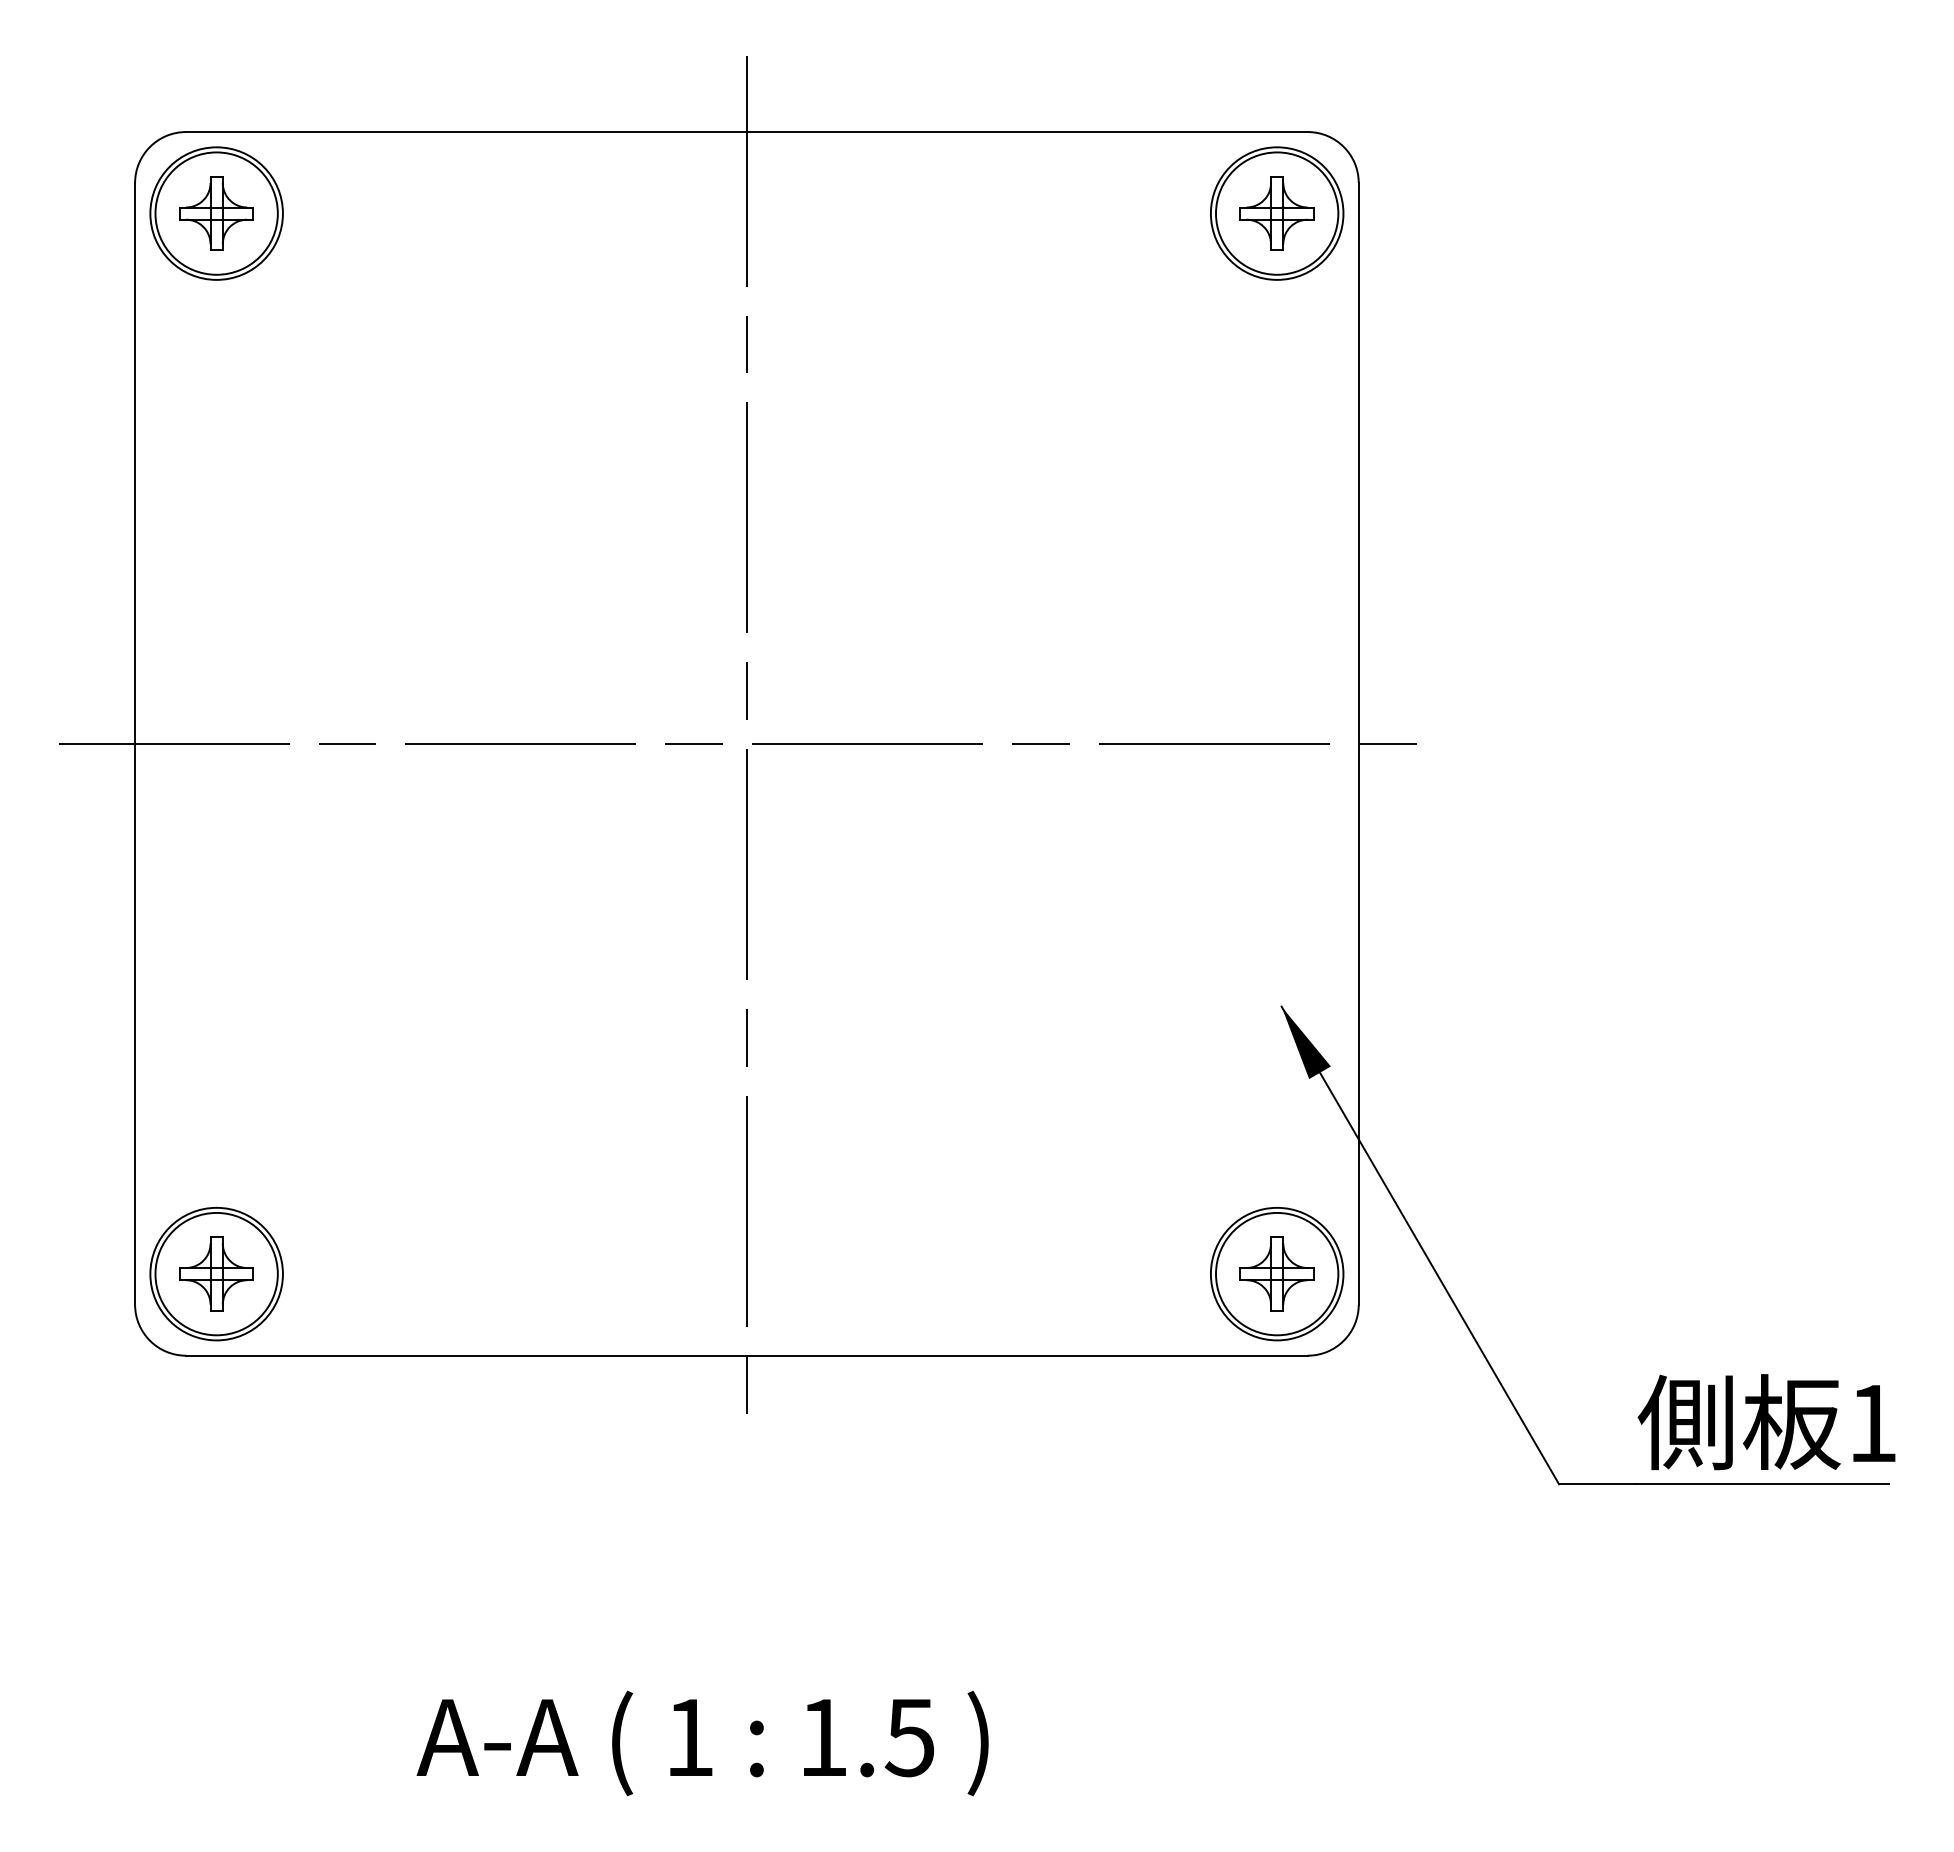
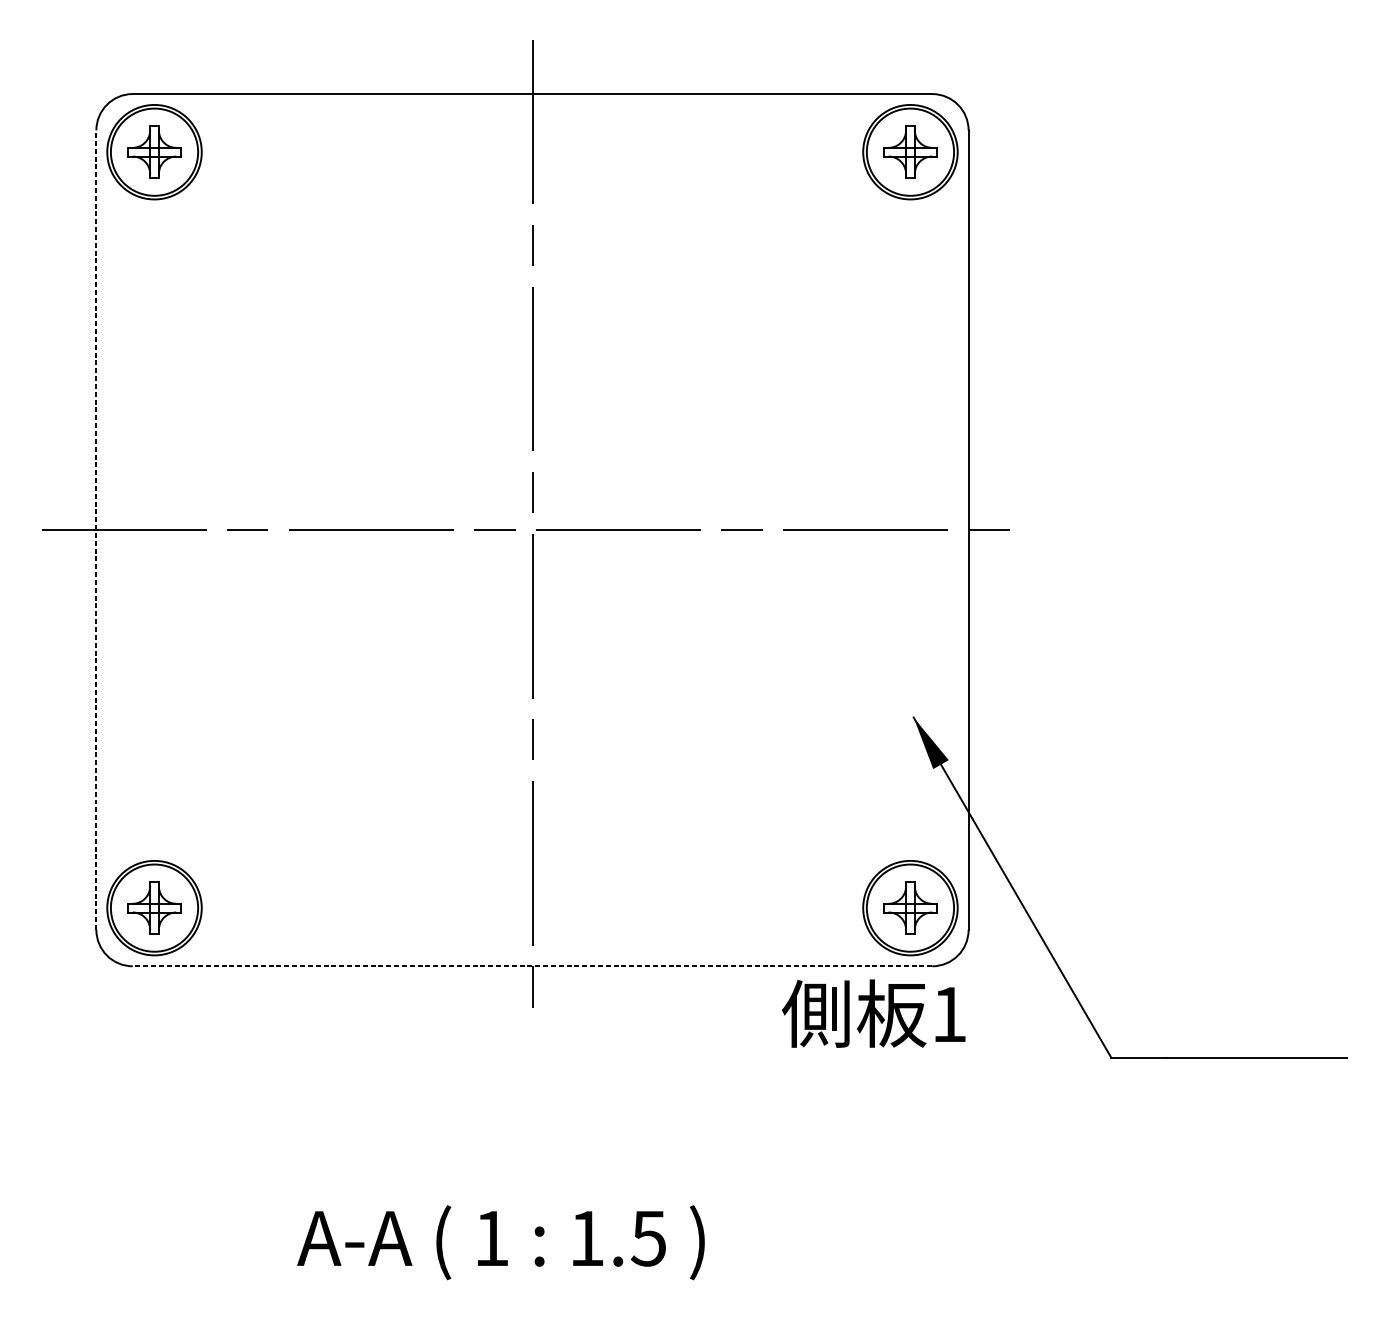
line: (135, 743) -> (96, 529), solid -> dashed
line: (746, 1355) -> (532, 966), solid -> dashed
text: (1766, 1422) -> (873, 1013), moved

